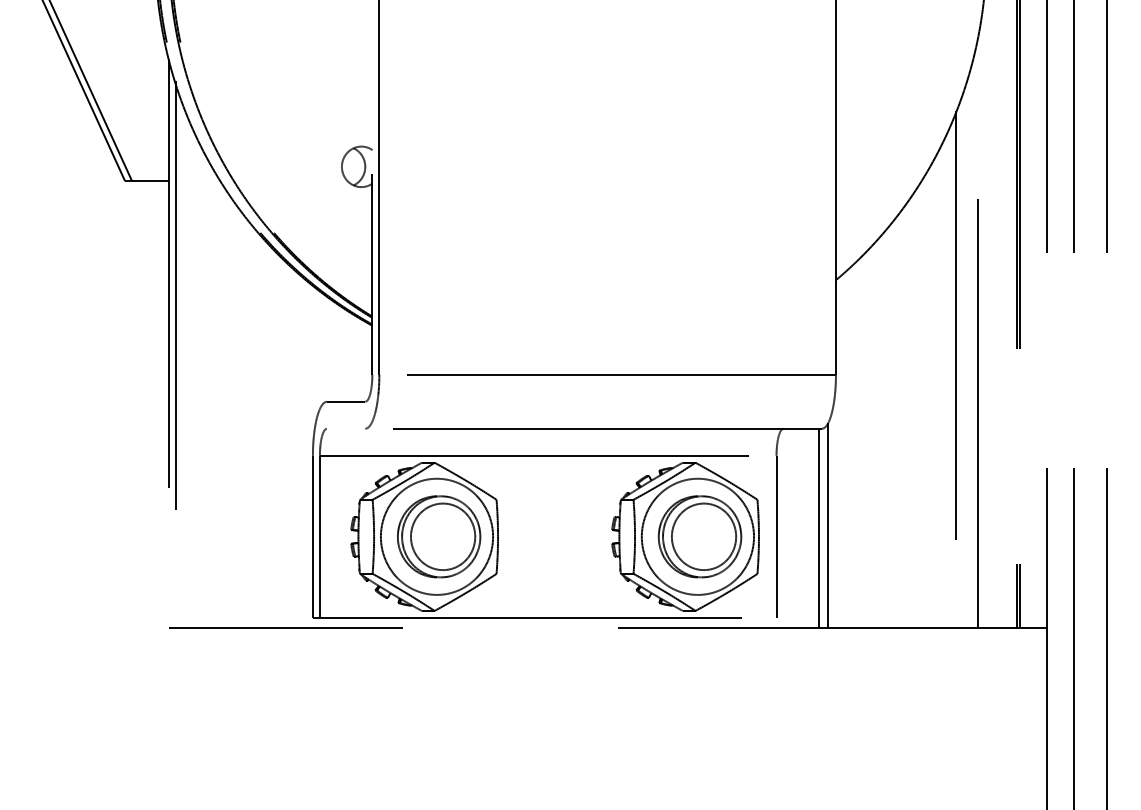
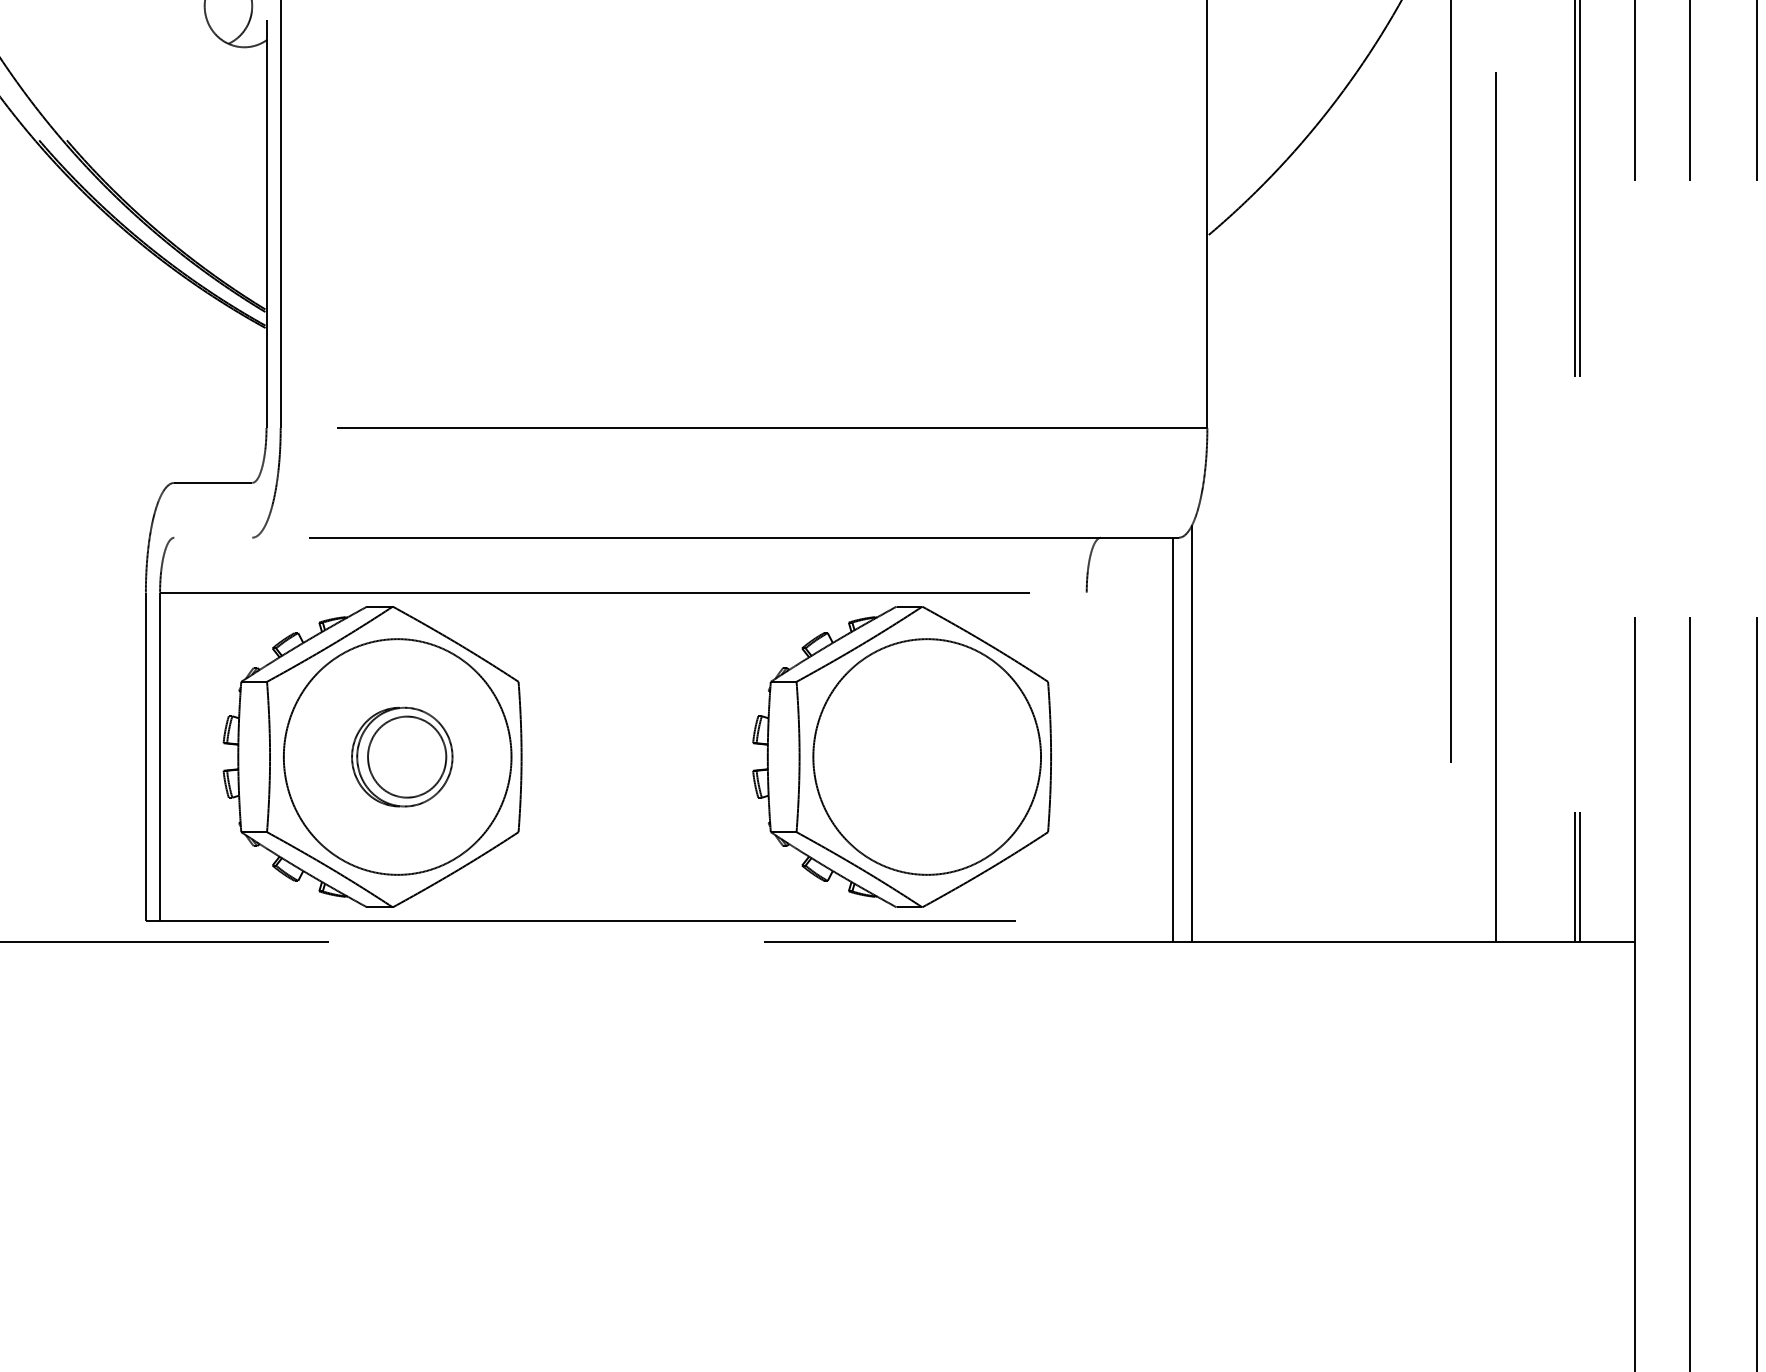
part: (439, 536) -> (402, 756), size x0.6
part: (699, 536) -> (930, 756), removed
line: (776, 536) -> (1086, 756), removed

